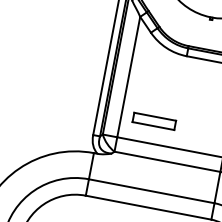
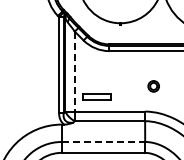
line: (128, 76) -> (74, 71), solid -> dashed
line: (151, 190) -> (103, 141), solid -> dashed

